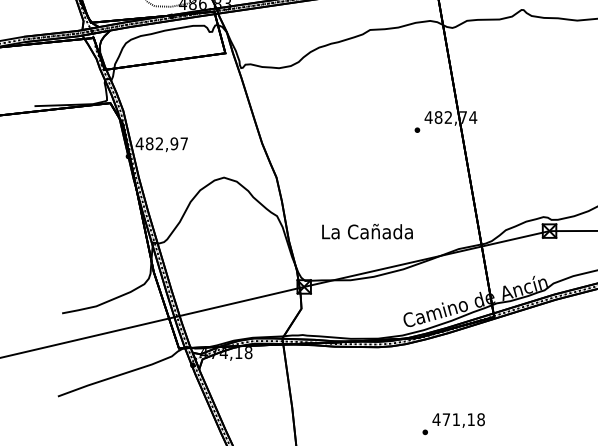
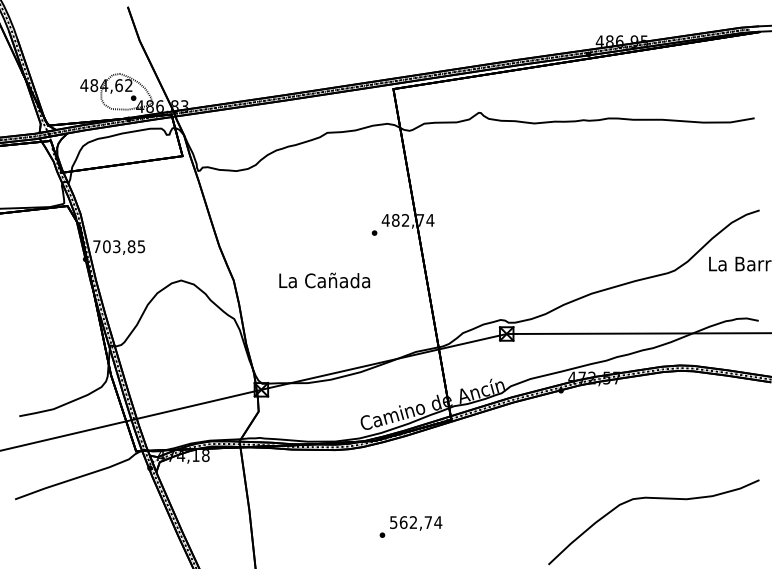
text: (161, 143) -> (118, 246), 482,97 -> 703,85
text: (367, 231) -> (324, 280), moved
text: (458, 419) -> (415, 522), 471,18 -> 562,74

